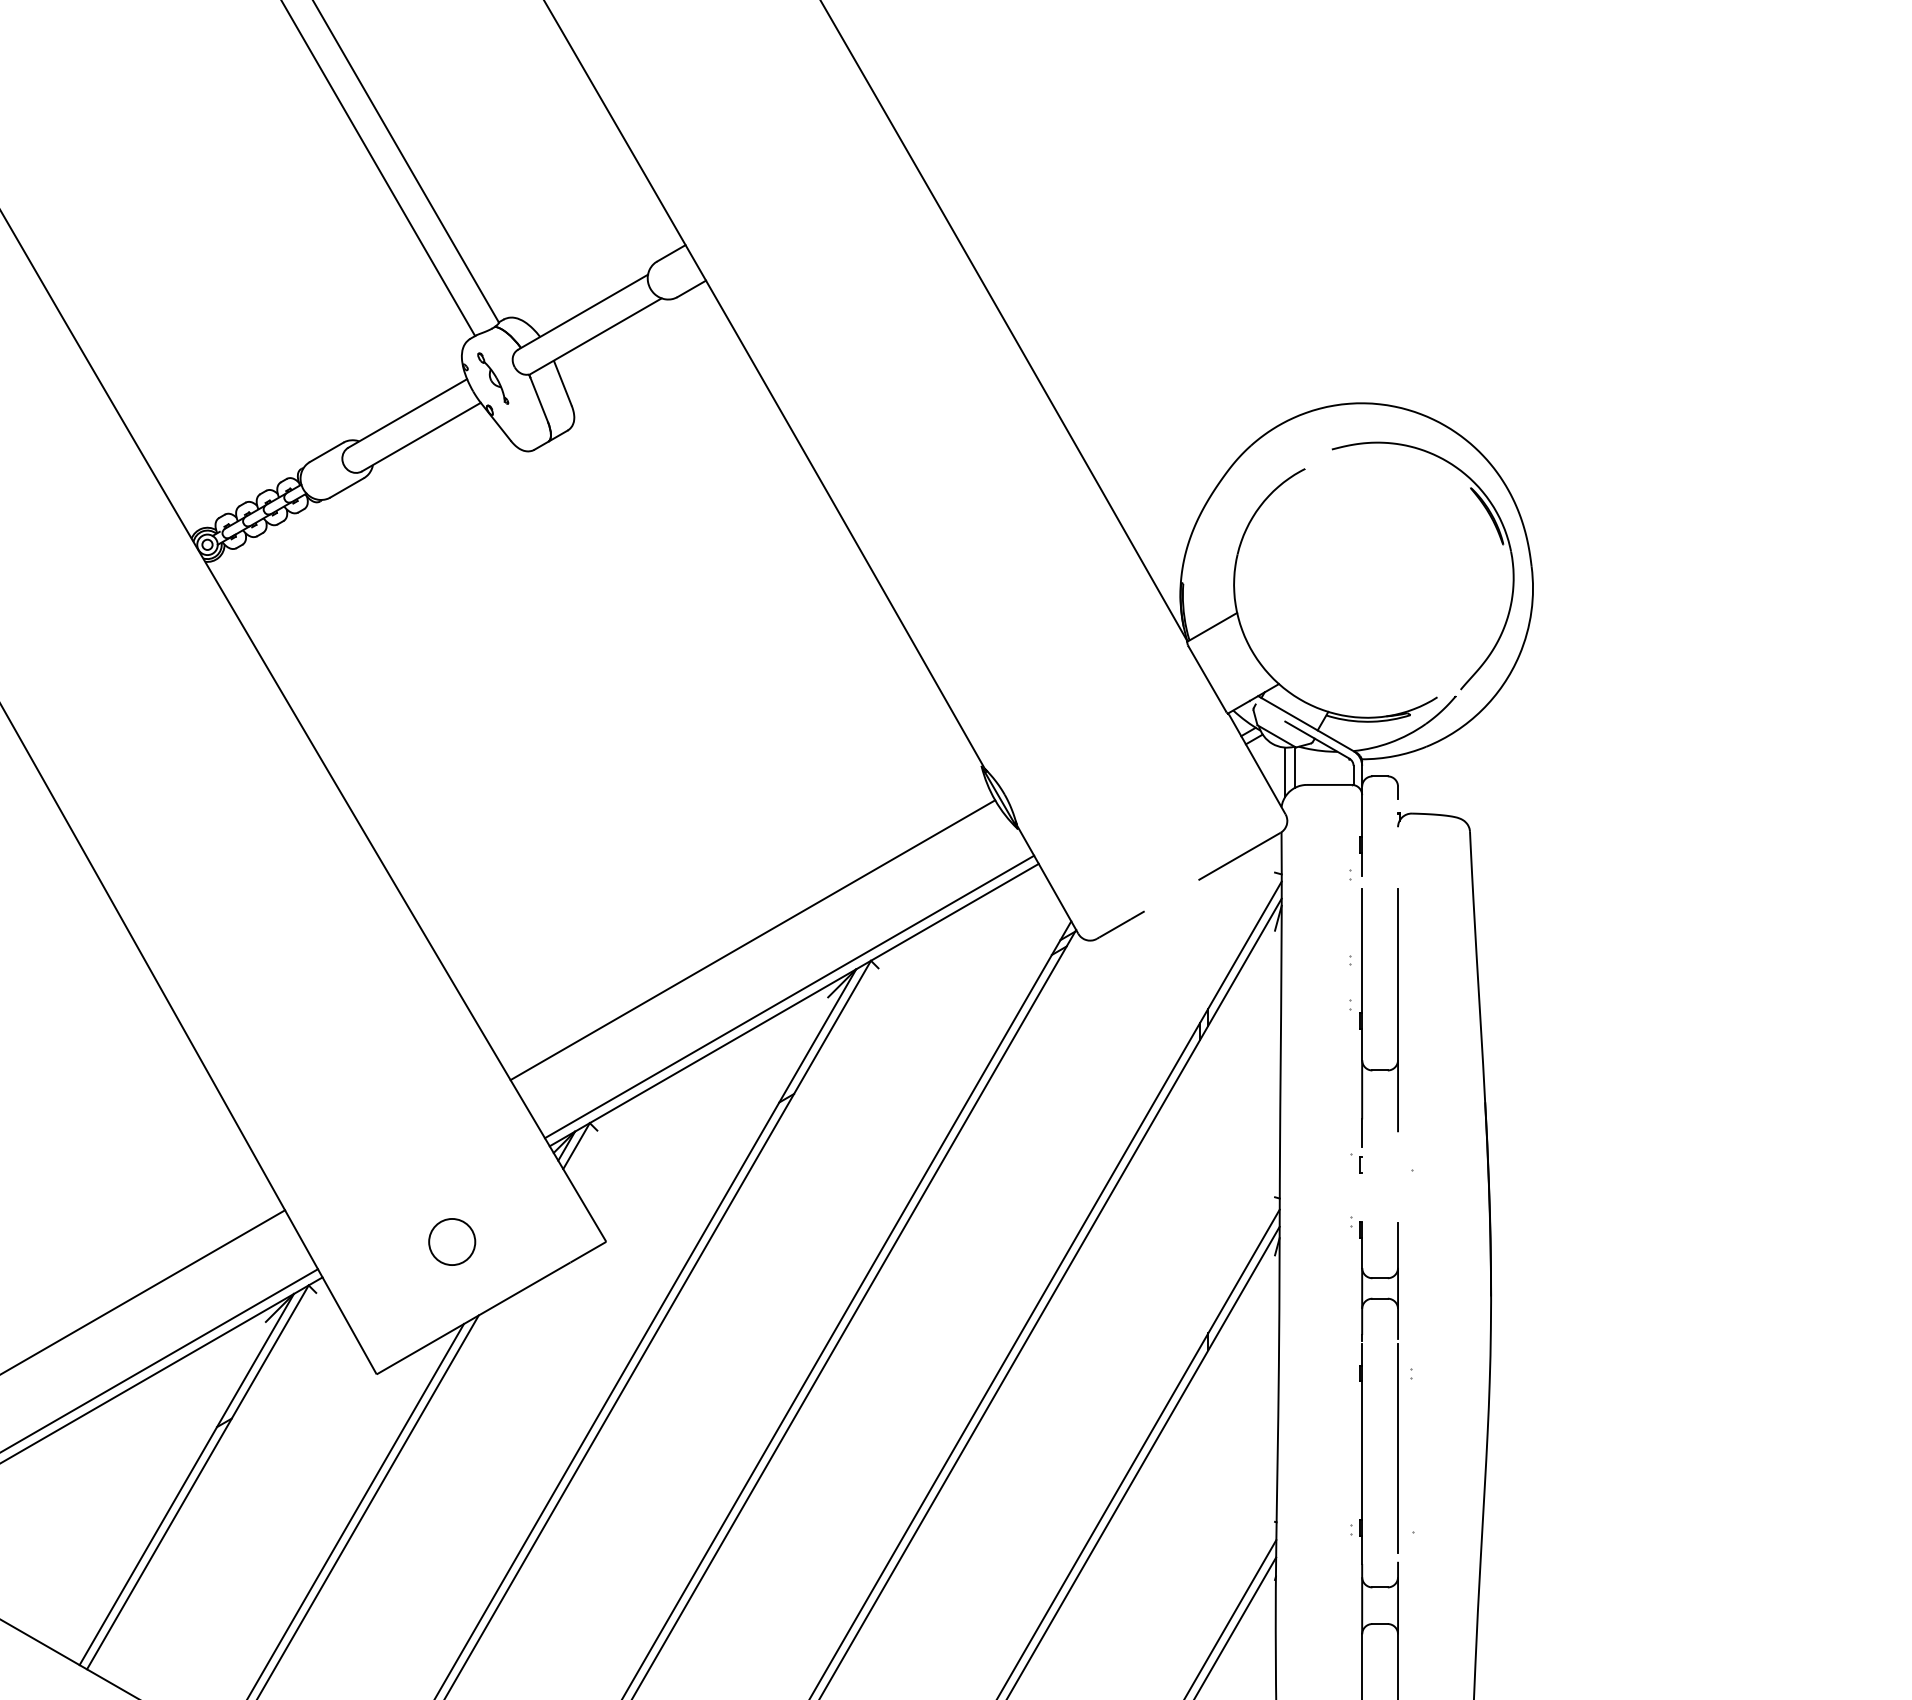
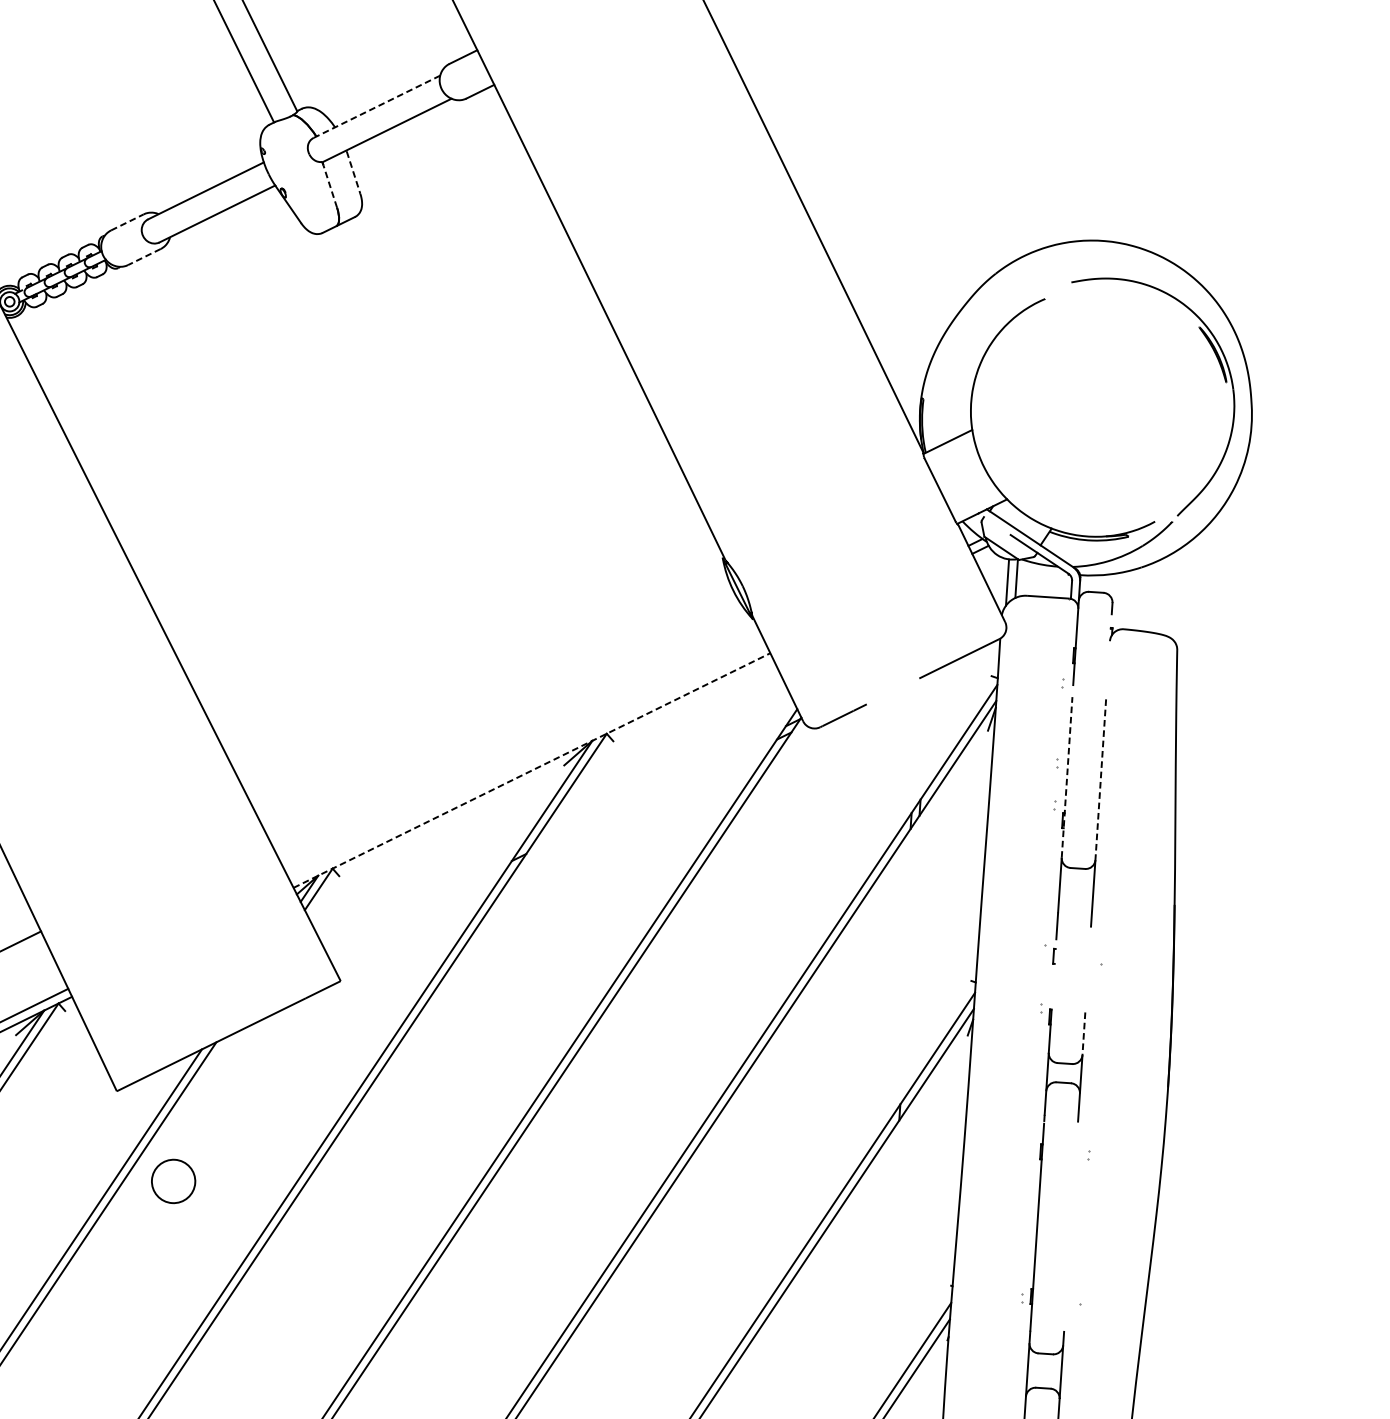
line: (583, 312) -> (377, 107), solid -> dashed
part: (493, 378) -> (288, 163), removed
line: (563, 383) -> (354, 172), solid -> dashed
line: (539, 400) -> (330, 186), solid -> dashed
line: (327, 452) -> (128, 222), solid -> dashed
line: (346, 488) -> (143, 257), solid -> dashed
line: (752, 940) -> (496, 707), removed
line: (1362, 974) -> (1067, 777), solid -> dashed
line: (1398, 974) -> (1101, 779), solid -> dashed
line: (789, 996) -> (528, 762), removed
line: (794, 1004) -> (532, 770), solid -> dashed
circle: (452, 1241) -> (173, 1180), moved
line: (1398, 1245) -> (1084, 1033), solid -> dashed
line: (1398, 1448) -> (1071, 1224), removed

